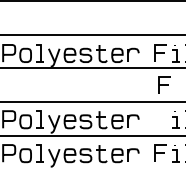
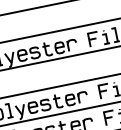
part: (164, 84) -> (103, 90), moved

